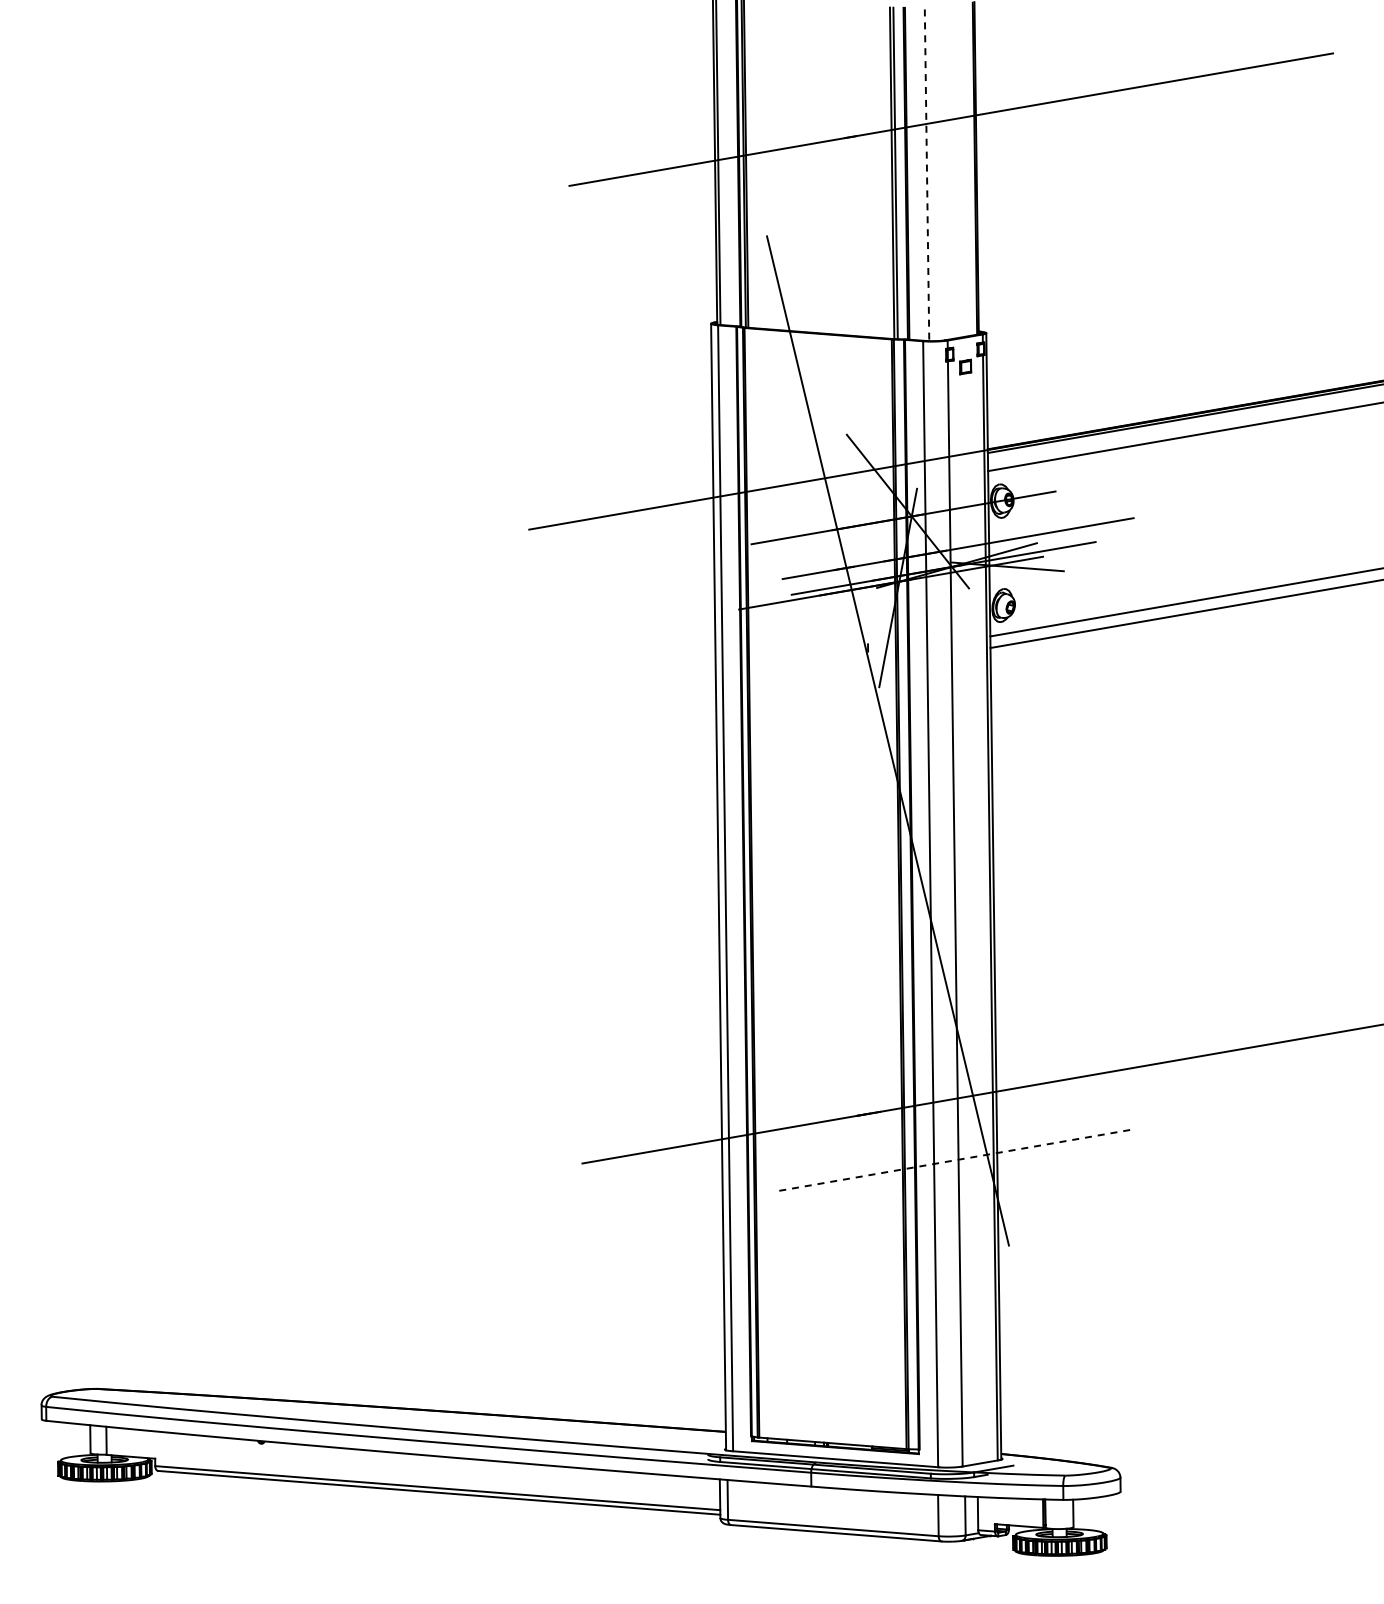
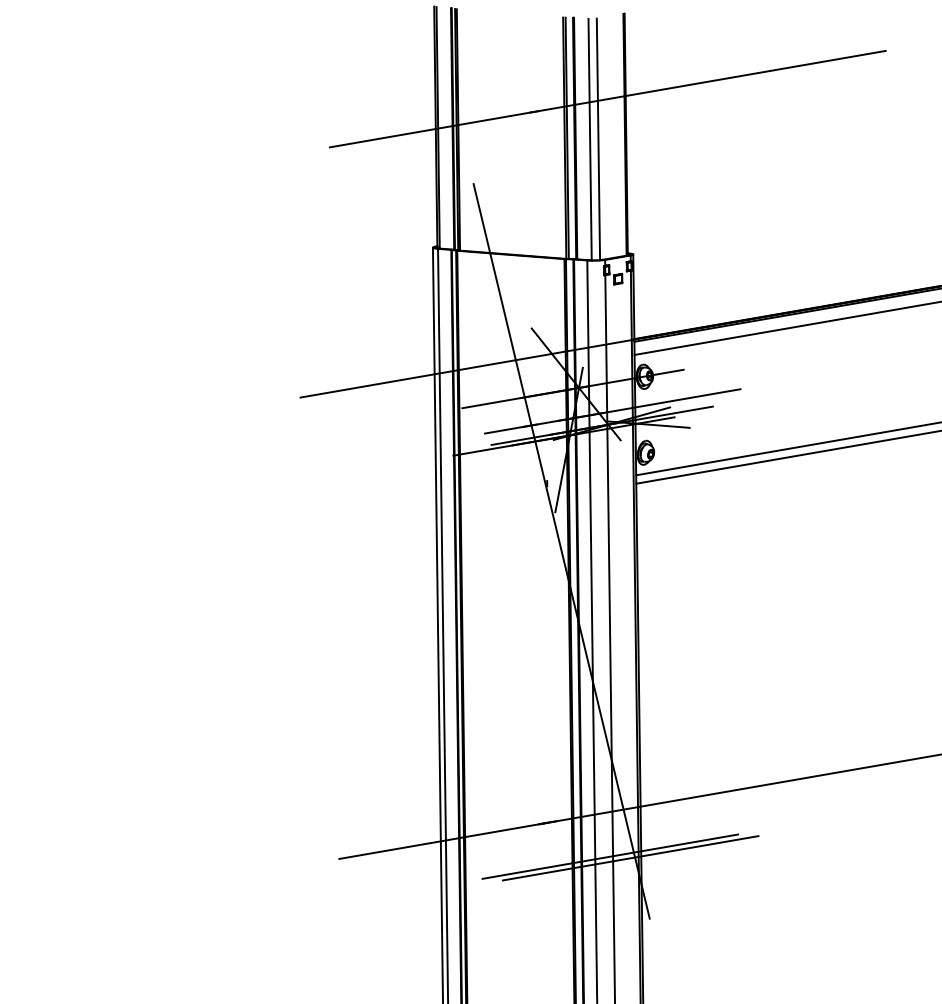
line: (938, 174) -> (598, 139), added
line: (927, 175) -> (590, 139), dashed -> solid
line: (955, 1160) -> (610, 856), dashed -> solid
line: (982, 1162) -> (630, 858), added

